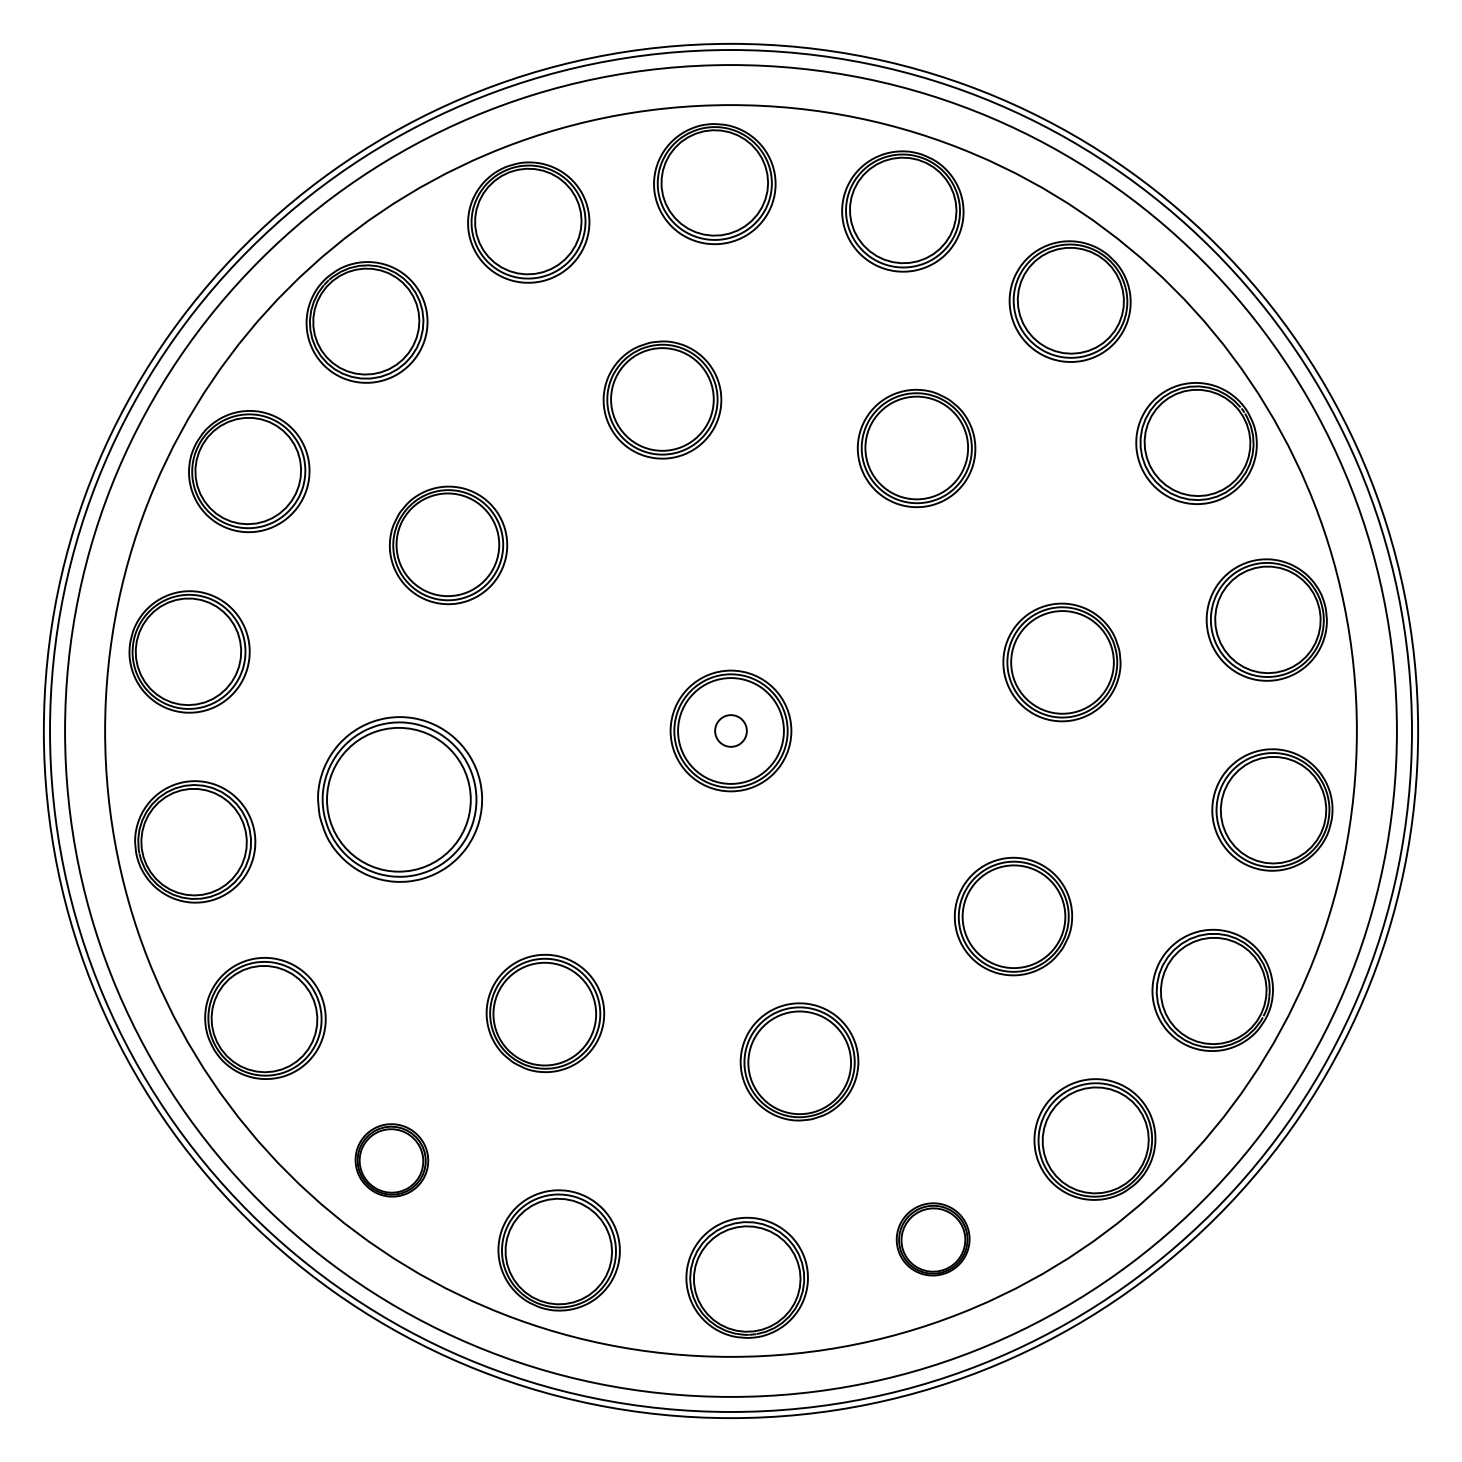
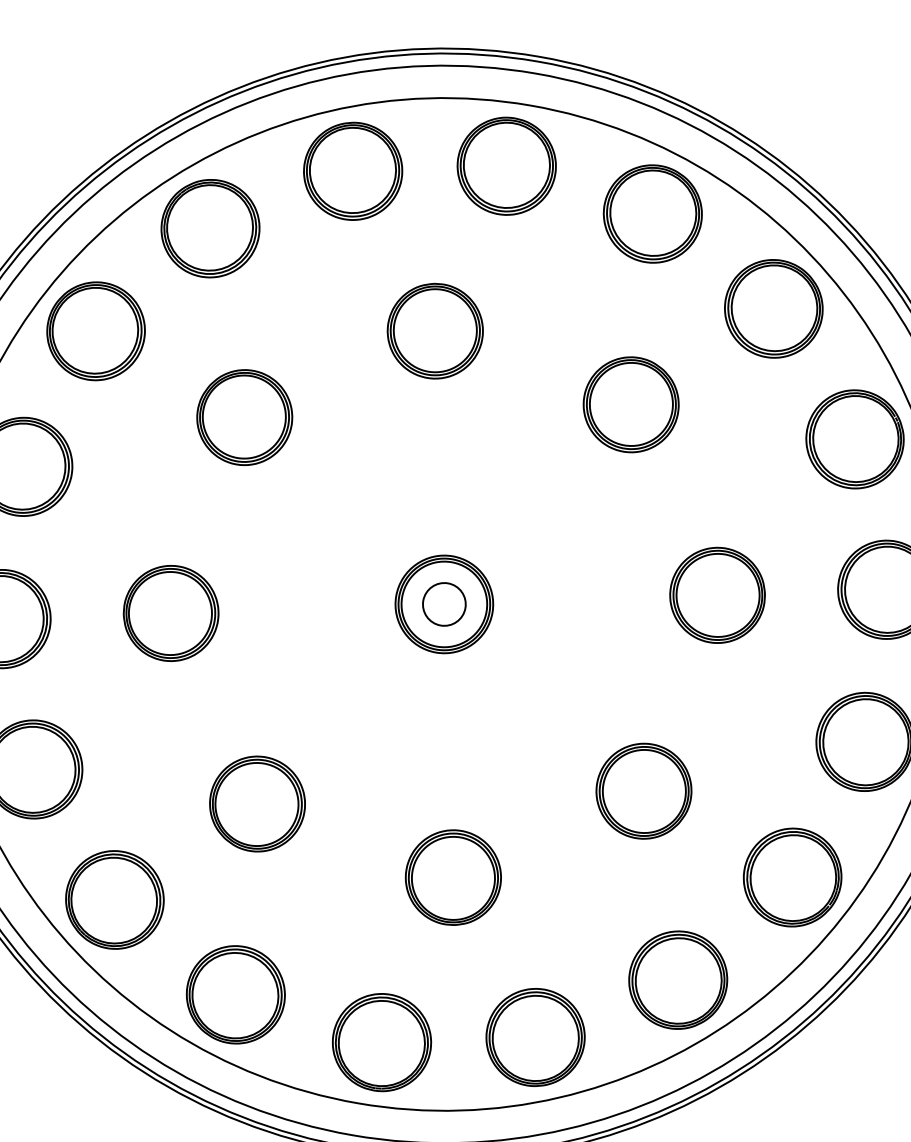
circle: (730, 730) -> (444, 603), size x1.67
part: (399, 799) -> (170, 613), size x0.71
part: (391, 1160) -> (114, 900), size x1.67
part: (932, 1239) -> (534, 1037), size x1.67

